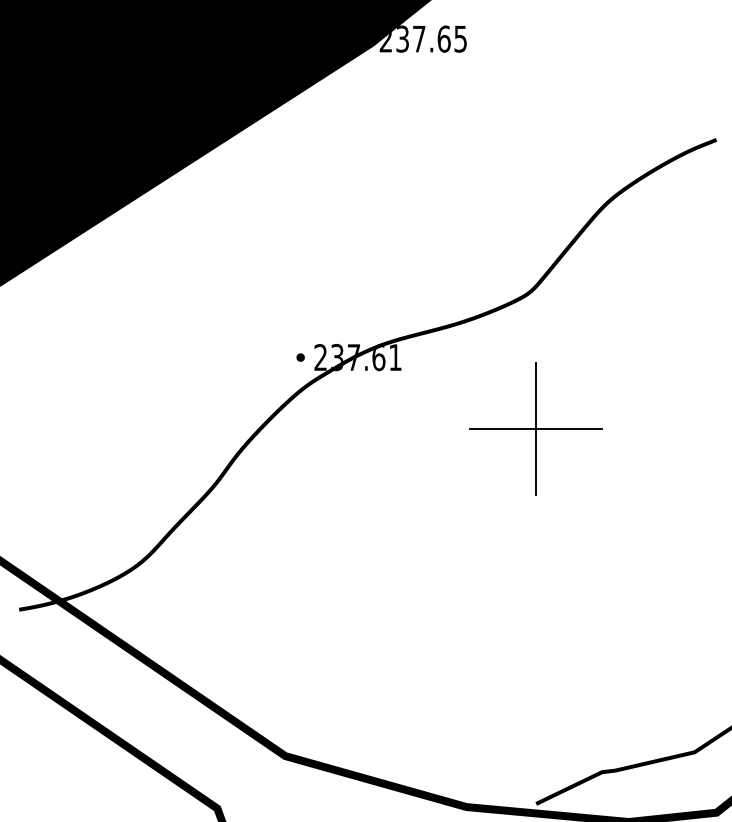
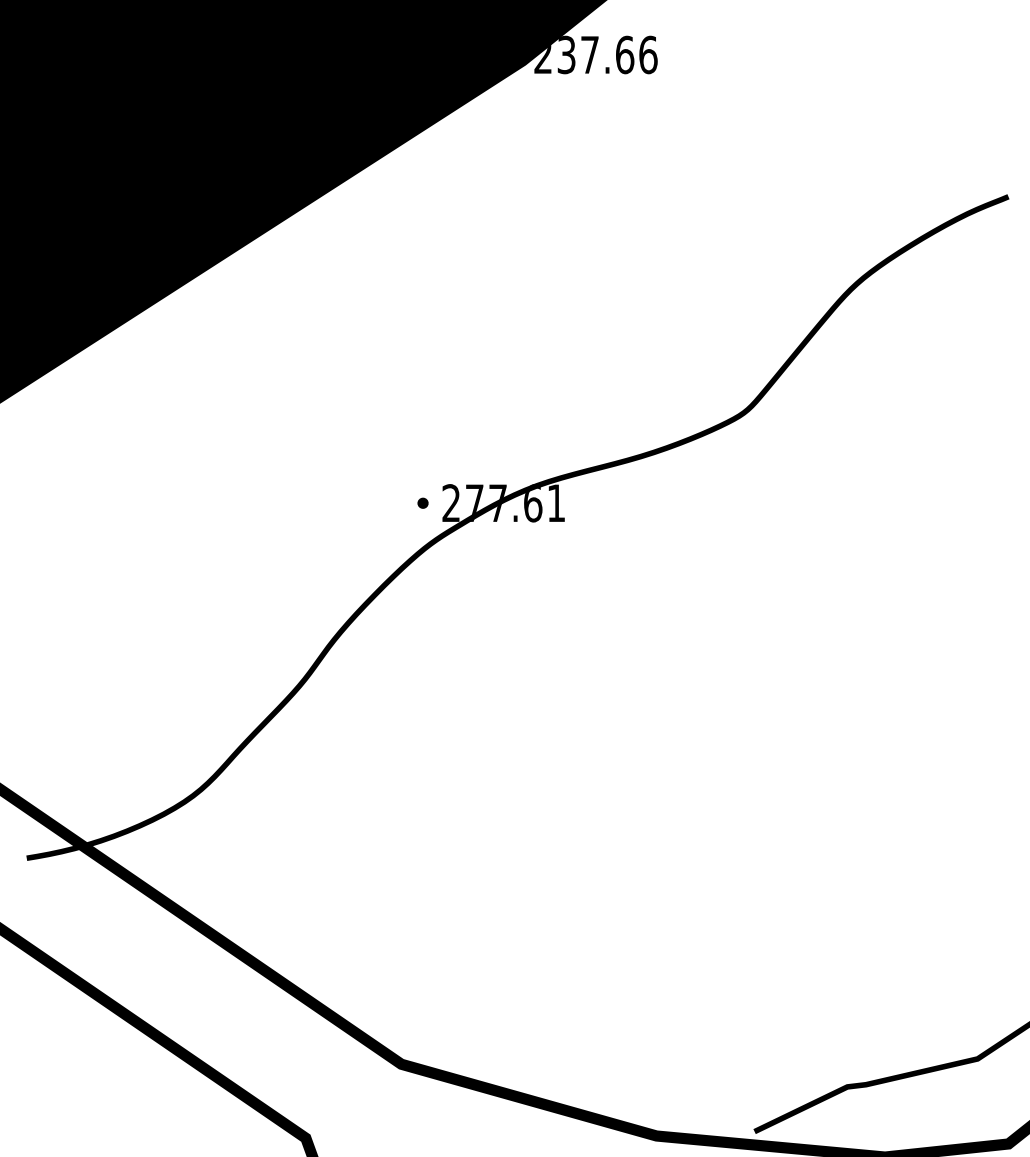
text: (460, 38) -> (648, 54), 237.65 -> 237.66
text: (337, 357) -> (474, 503), 237.61 -> 277.61
part: (536, 428) -> (754, 603), removed

